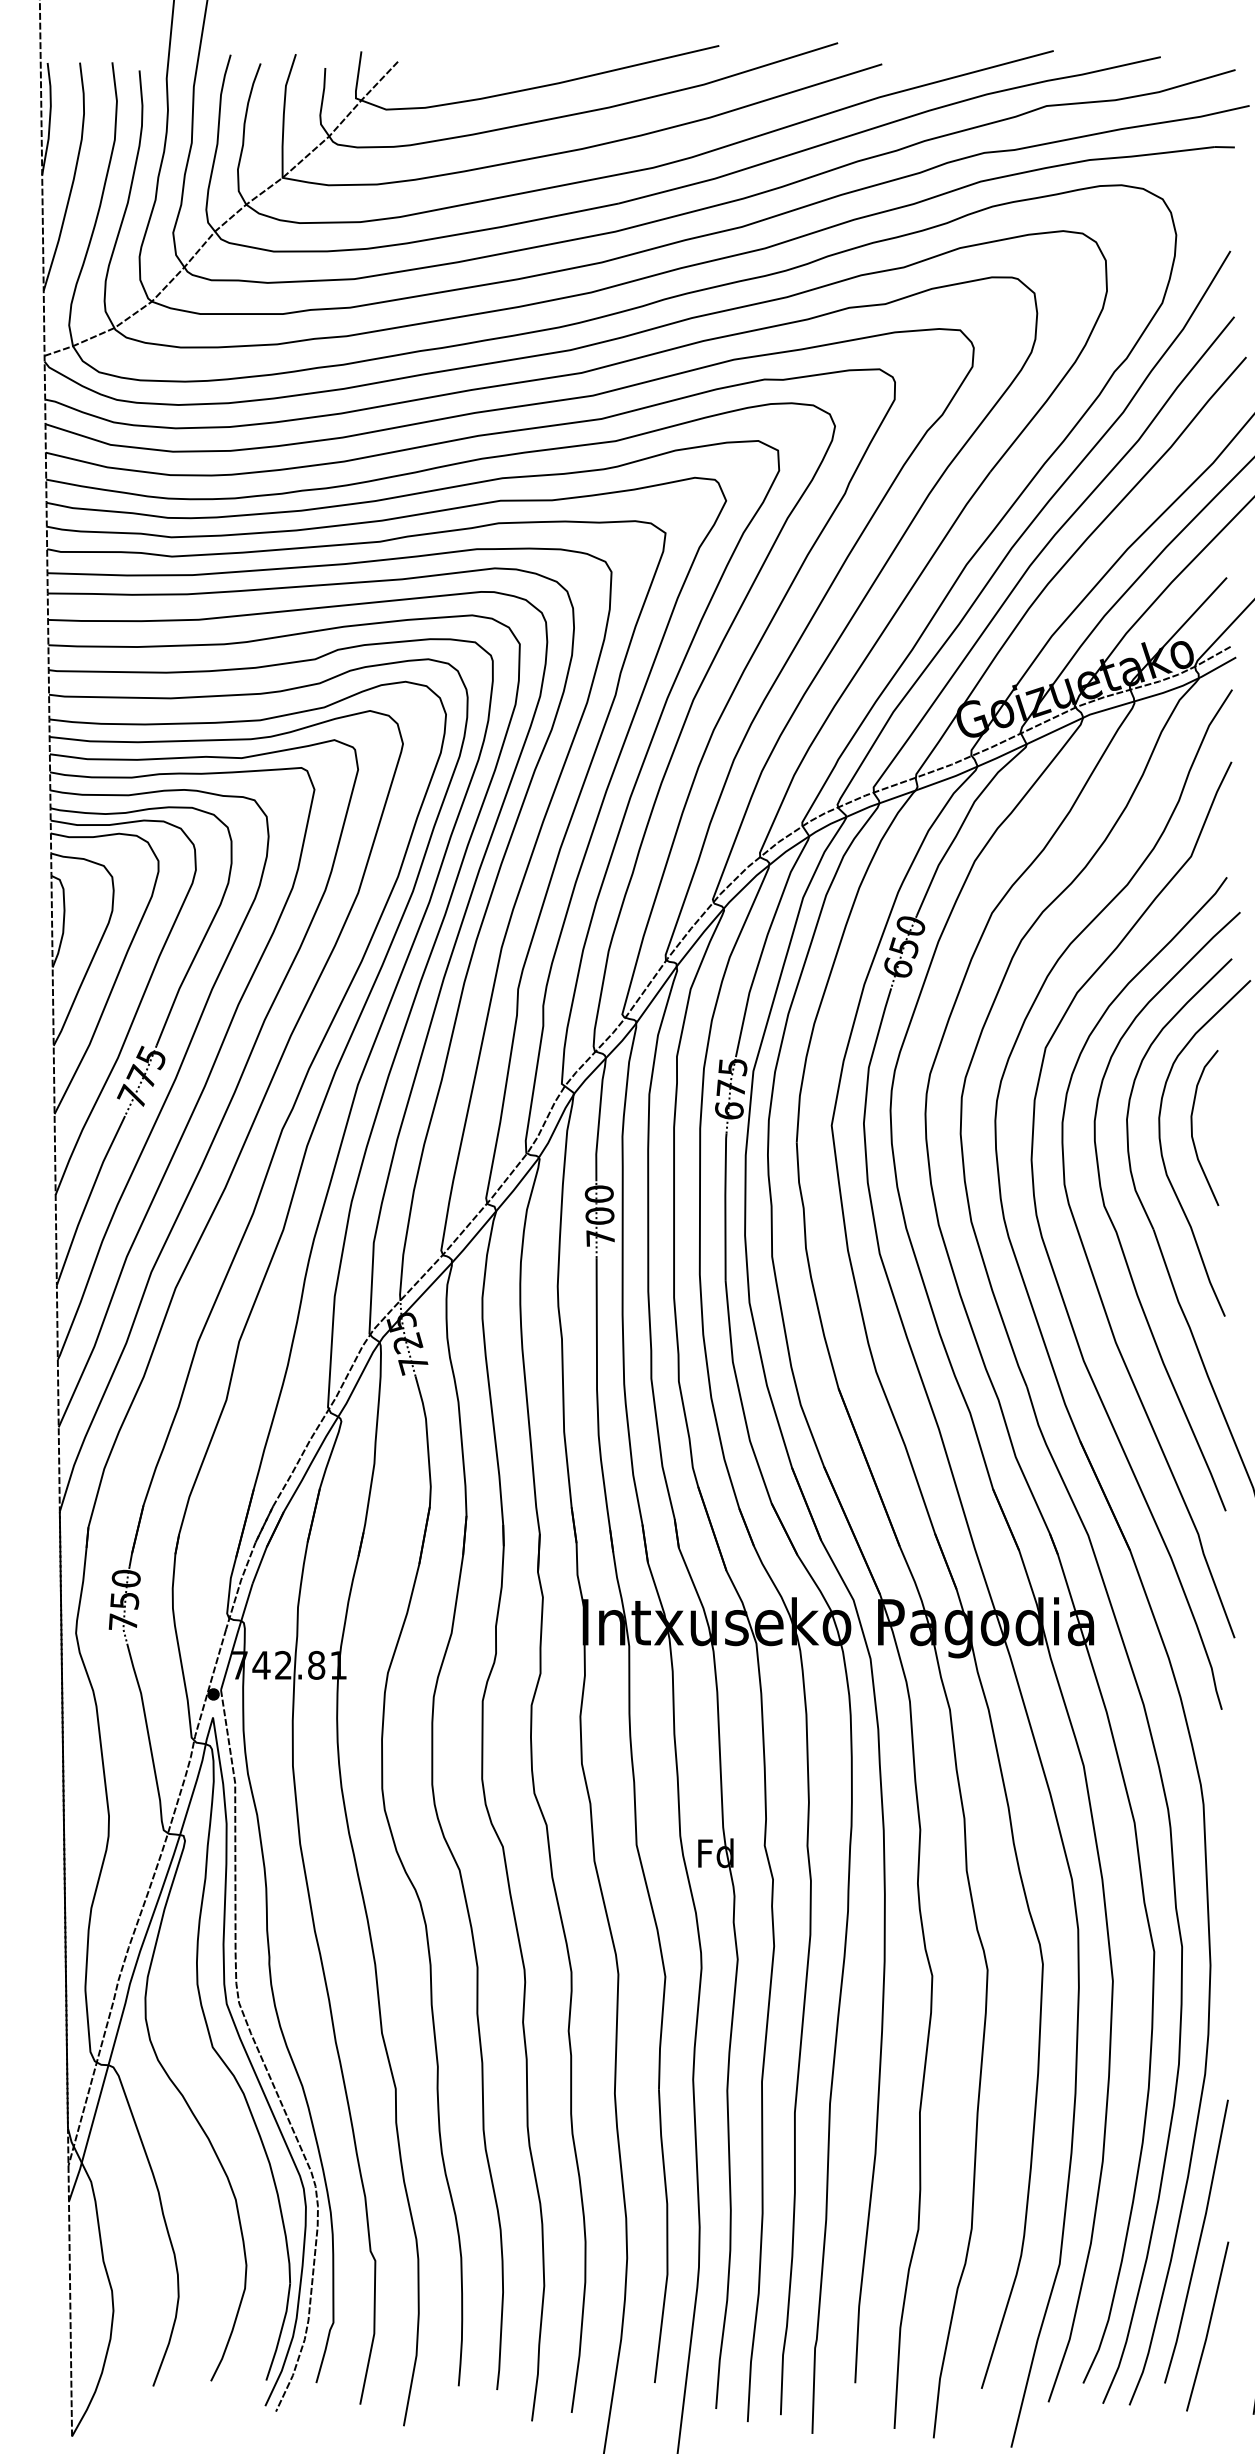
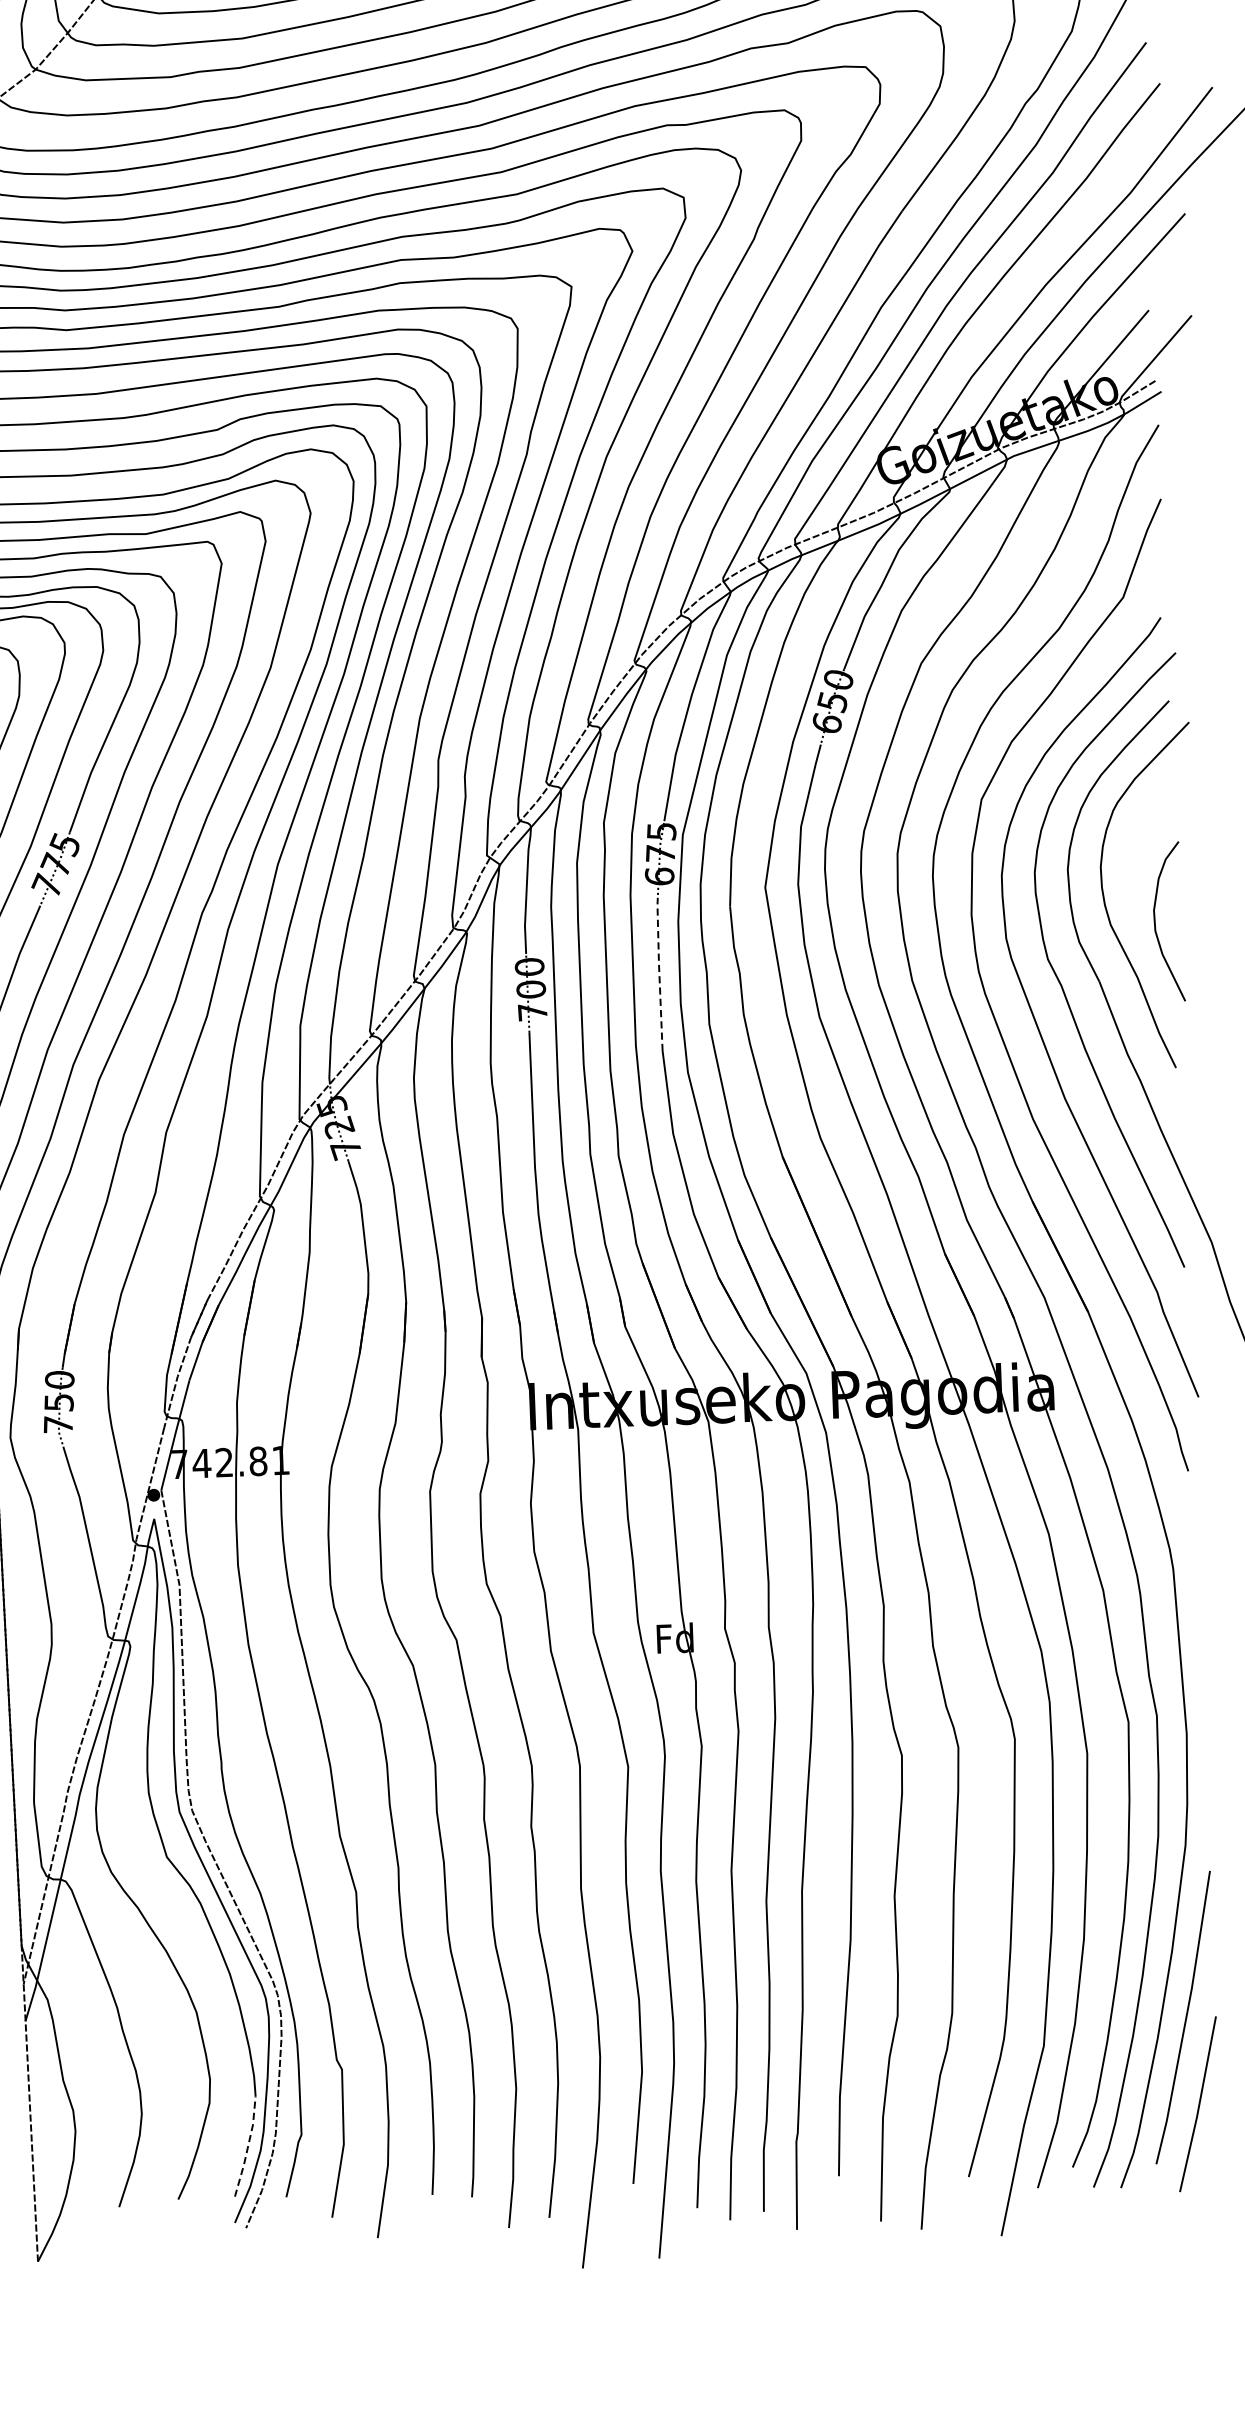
curve: (1192, 1127) -> (1155, 921), moved
line: (725, 1206) -> (659, 974), solid -> dashed
line: (280, 2333) -> (247, 2147), solid -> dashed

